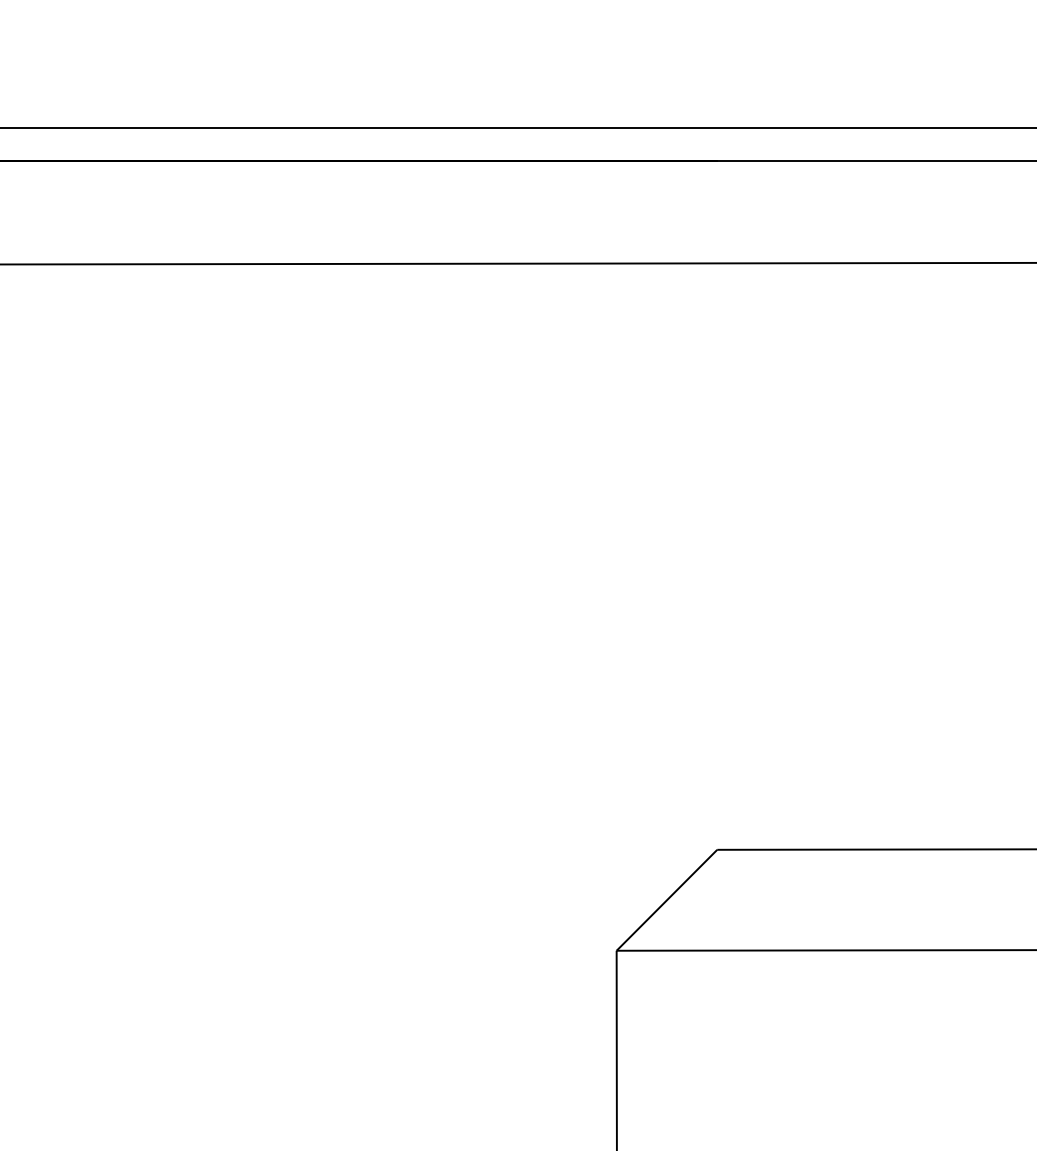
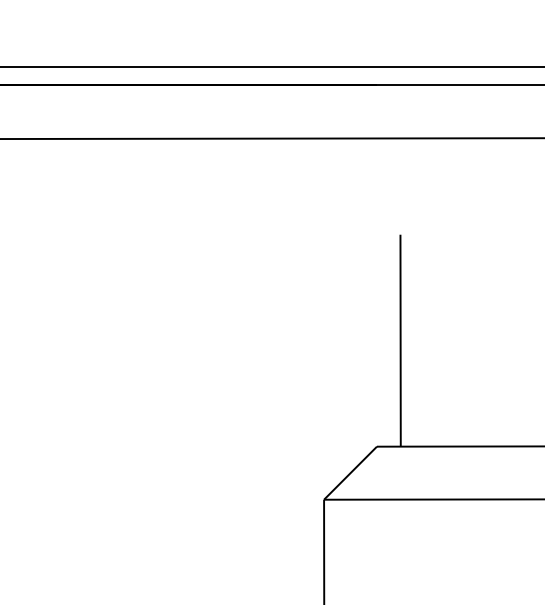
line: (762, 647) -> (400, 340), added

